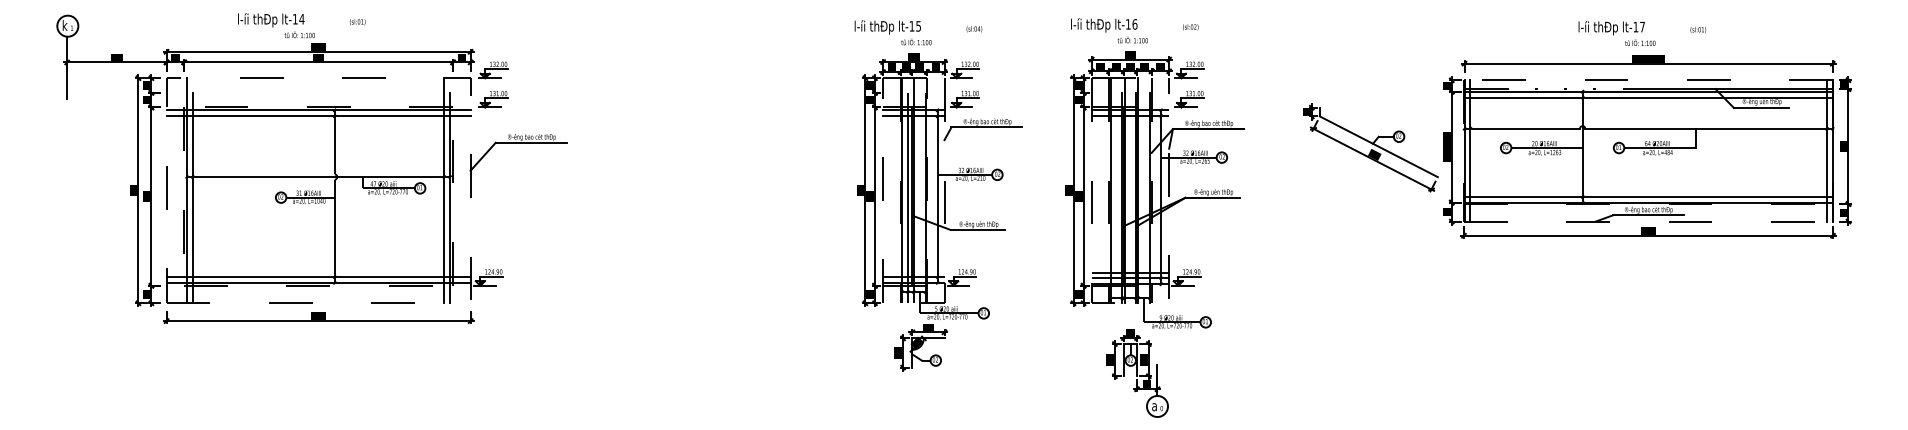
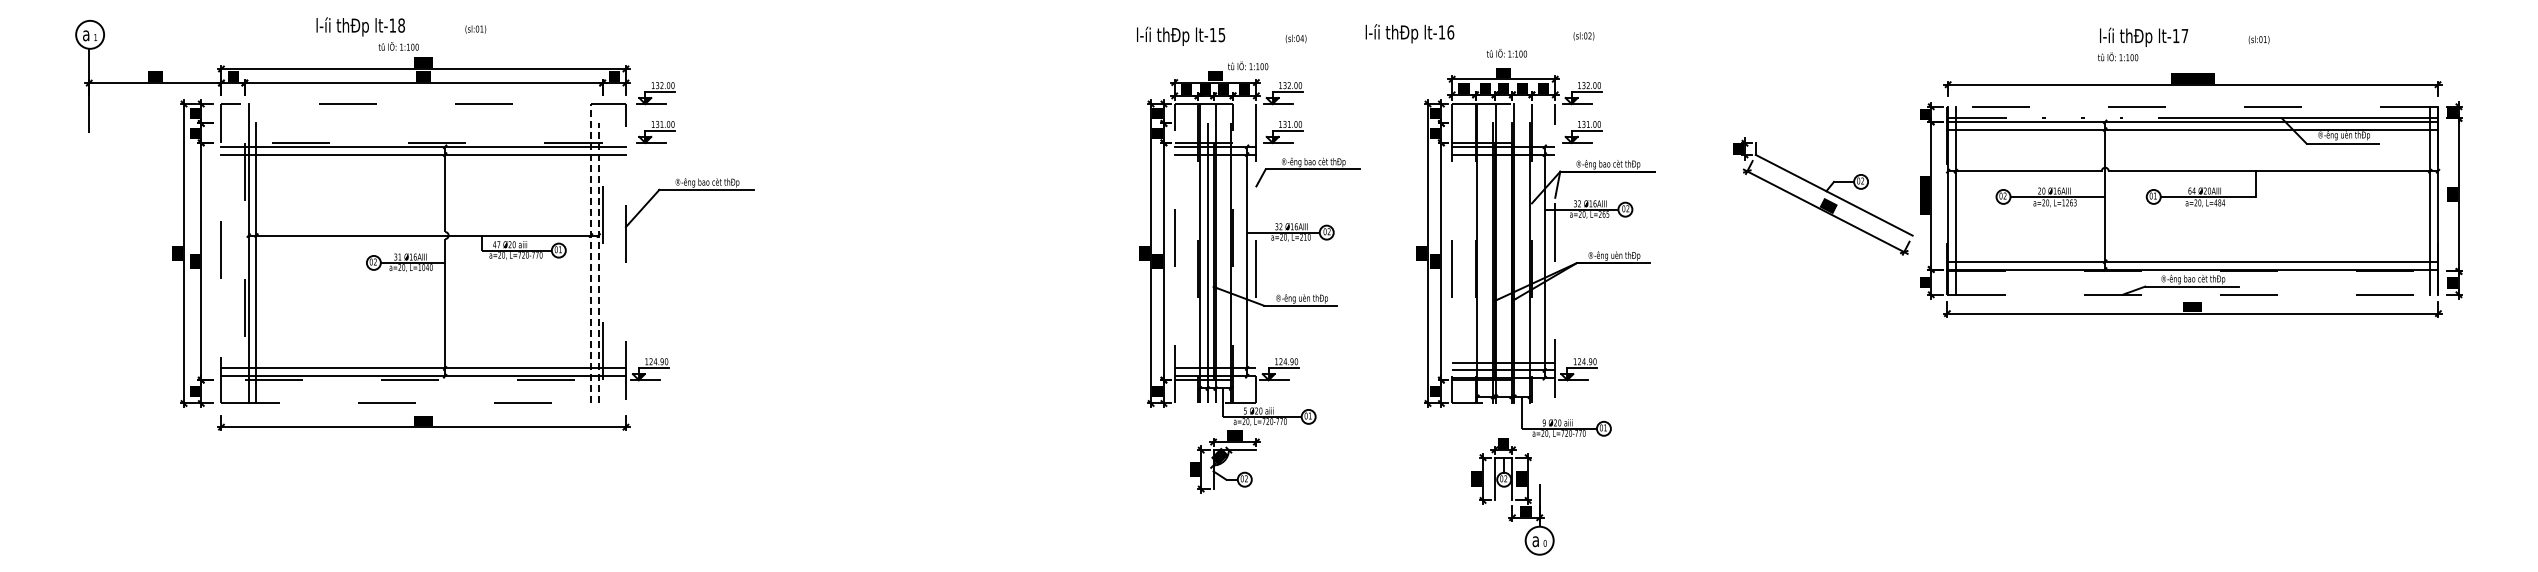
text: (301, 19) -> (401, 25), lt-14 -> lt-18
text: (65, 25) -> (86, 33), k -> a
text: (1103, 25) -> (1409, 33), moved
text: (916, 41) -> (1248, 65), moved
text: (1640, 42) -> (2118, 56), moved
line: (443, 190) -> (590, 253), solid -> dashed
line: (449, 197) -> (598, 262), solid -> dashed

